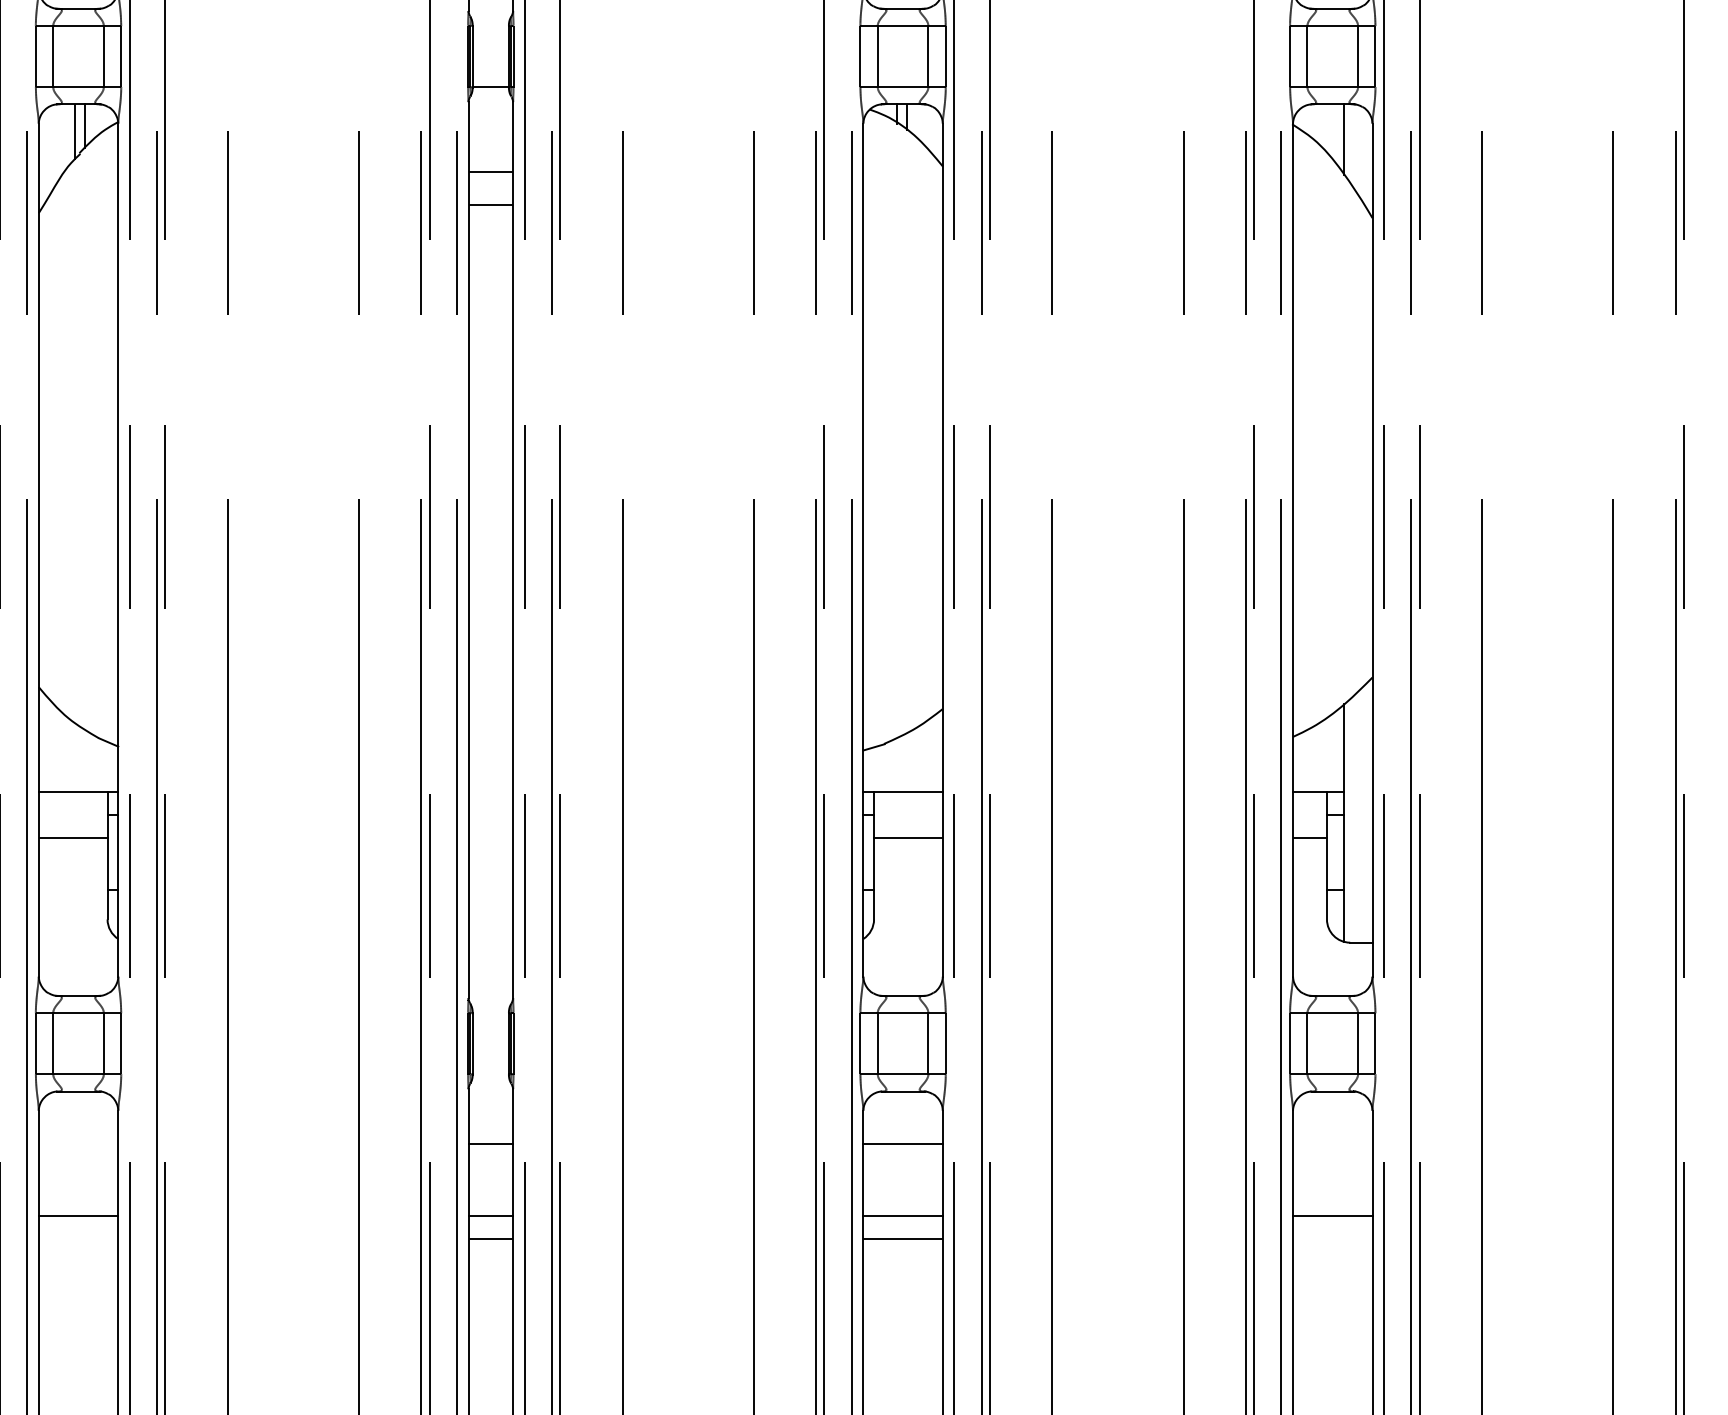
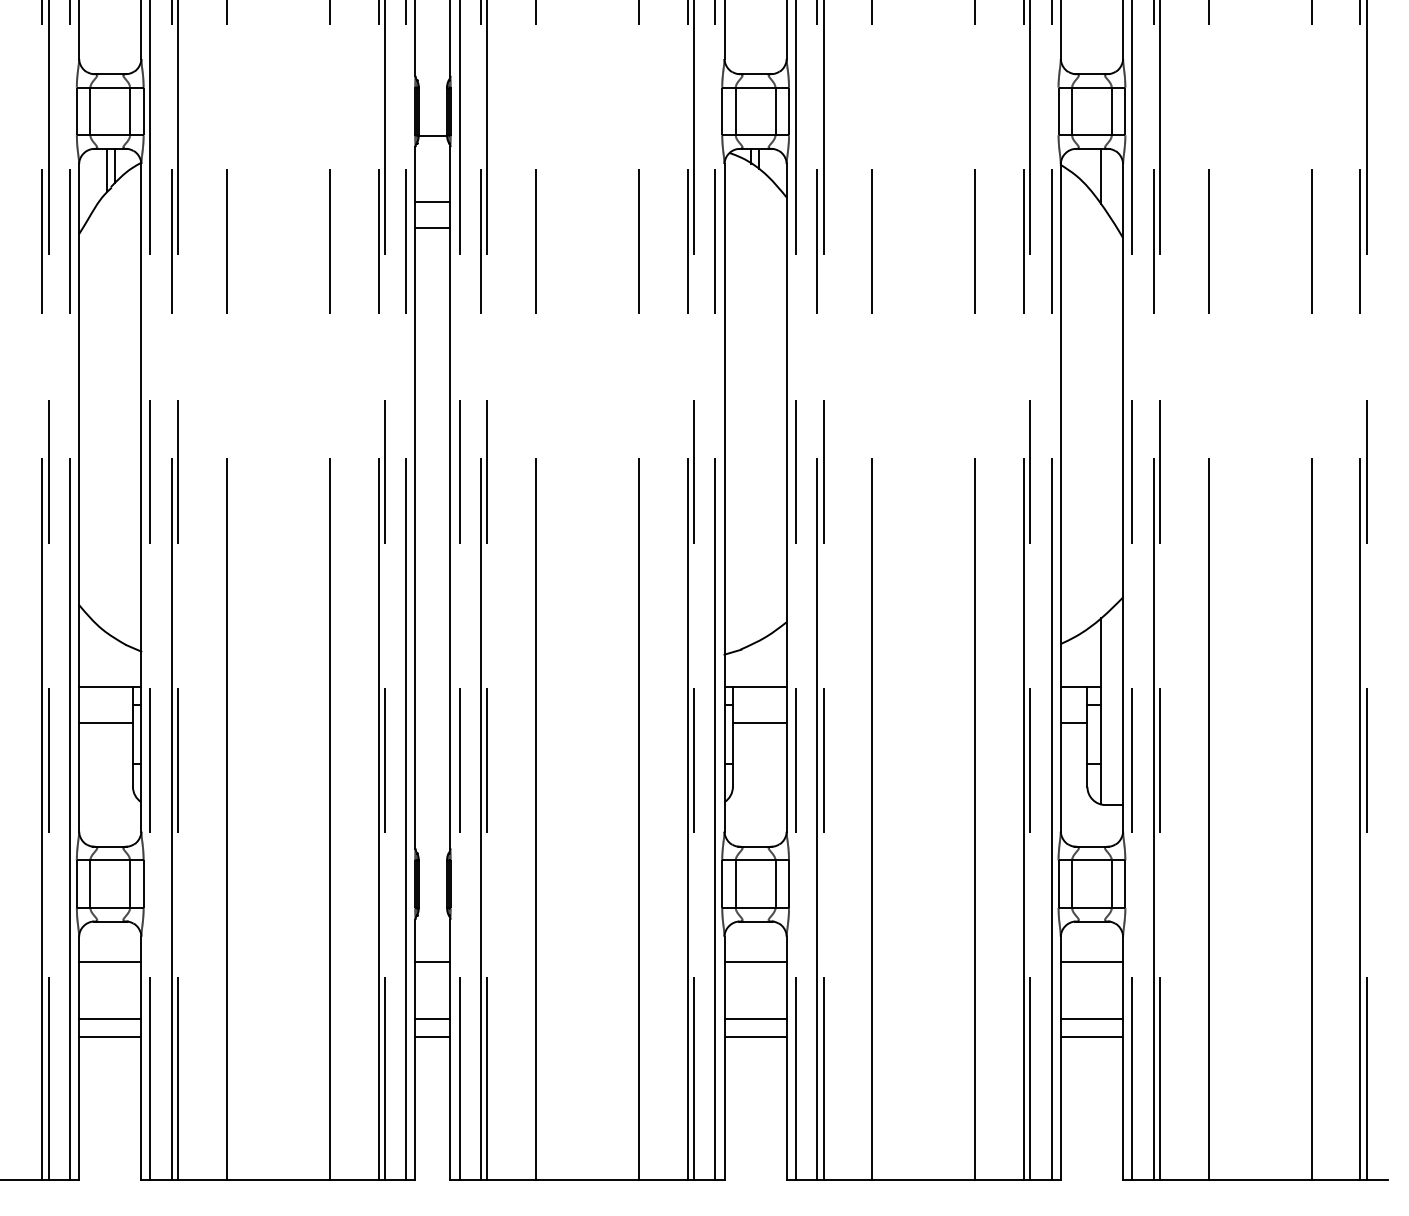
line: (78, 1143) -> (110, 962), added
line: (1332, 1143) -> (1091, 962), added
line: (78, 1238) -> (110, 1036), added
line: (1332, 1238) -> (1091, 1036), added

